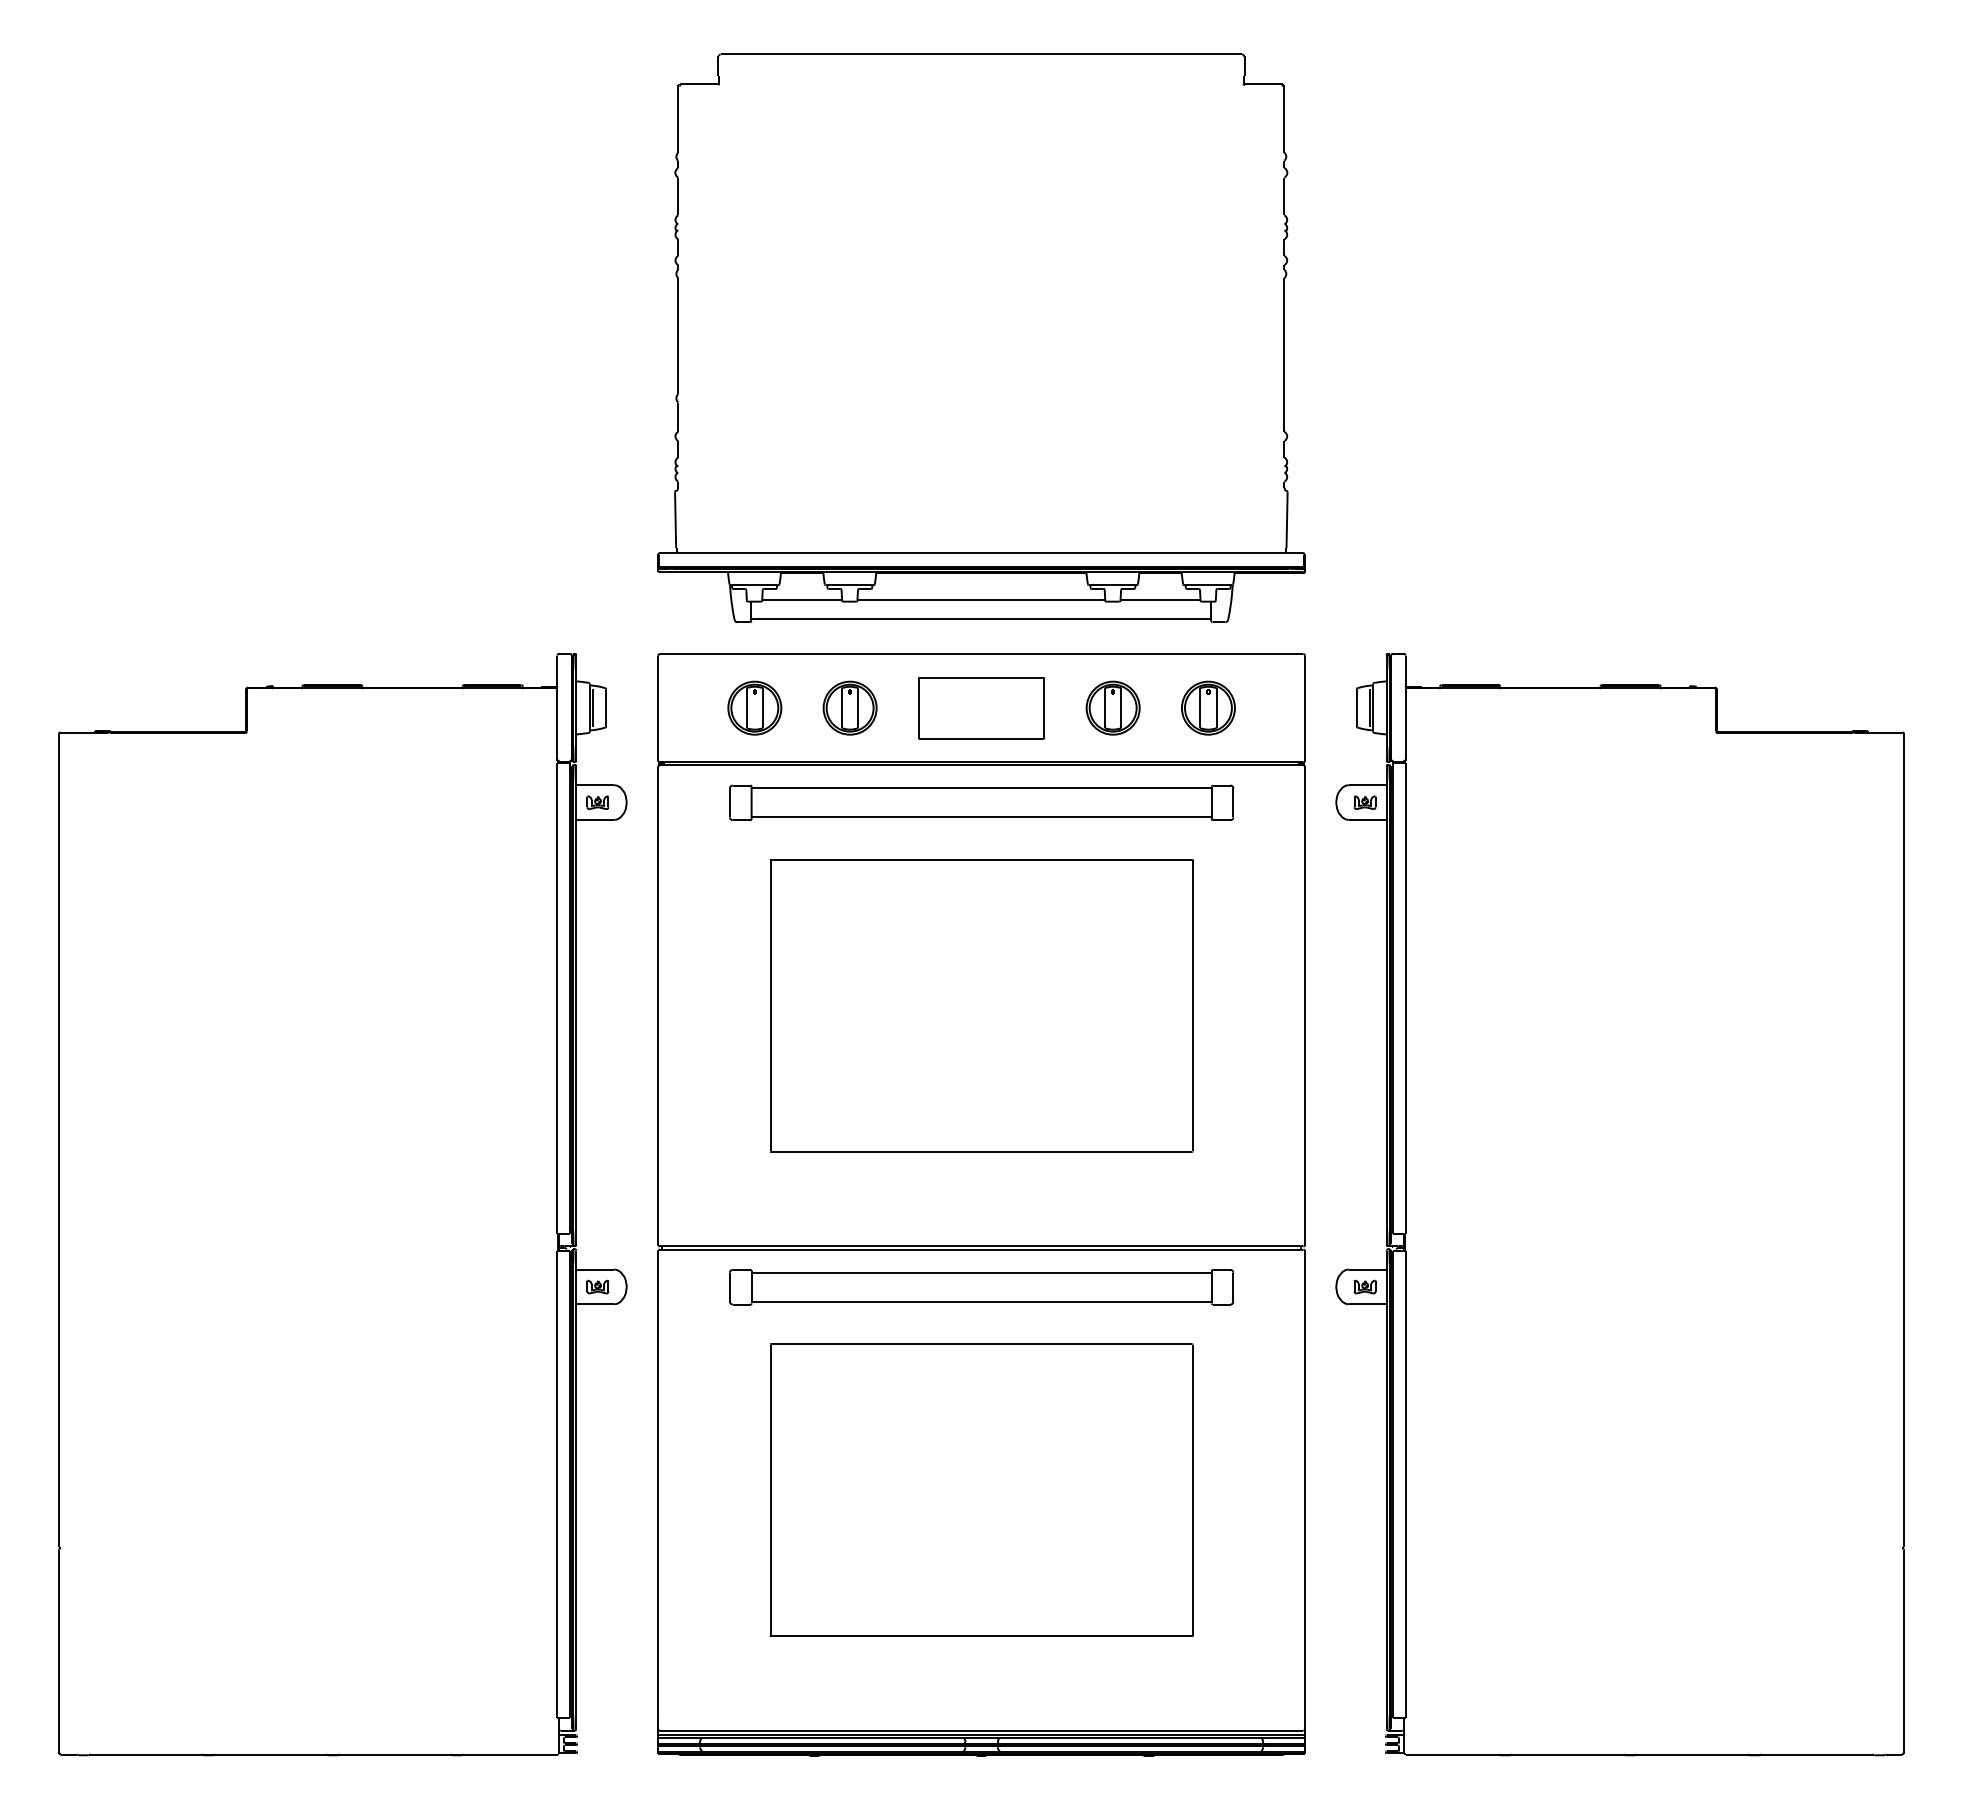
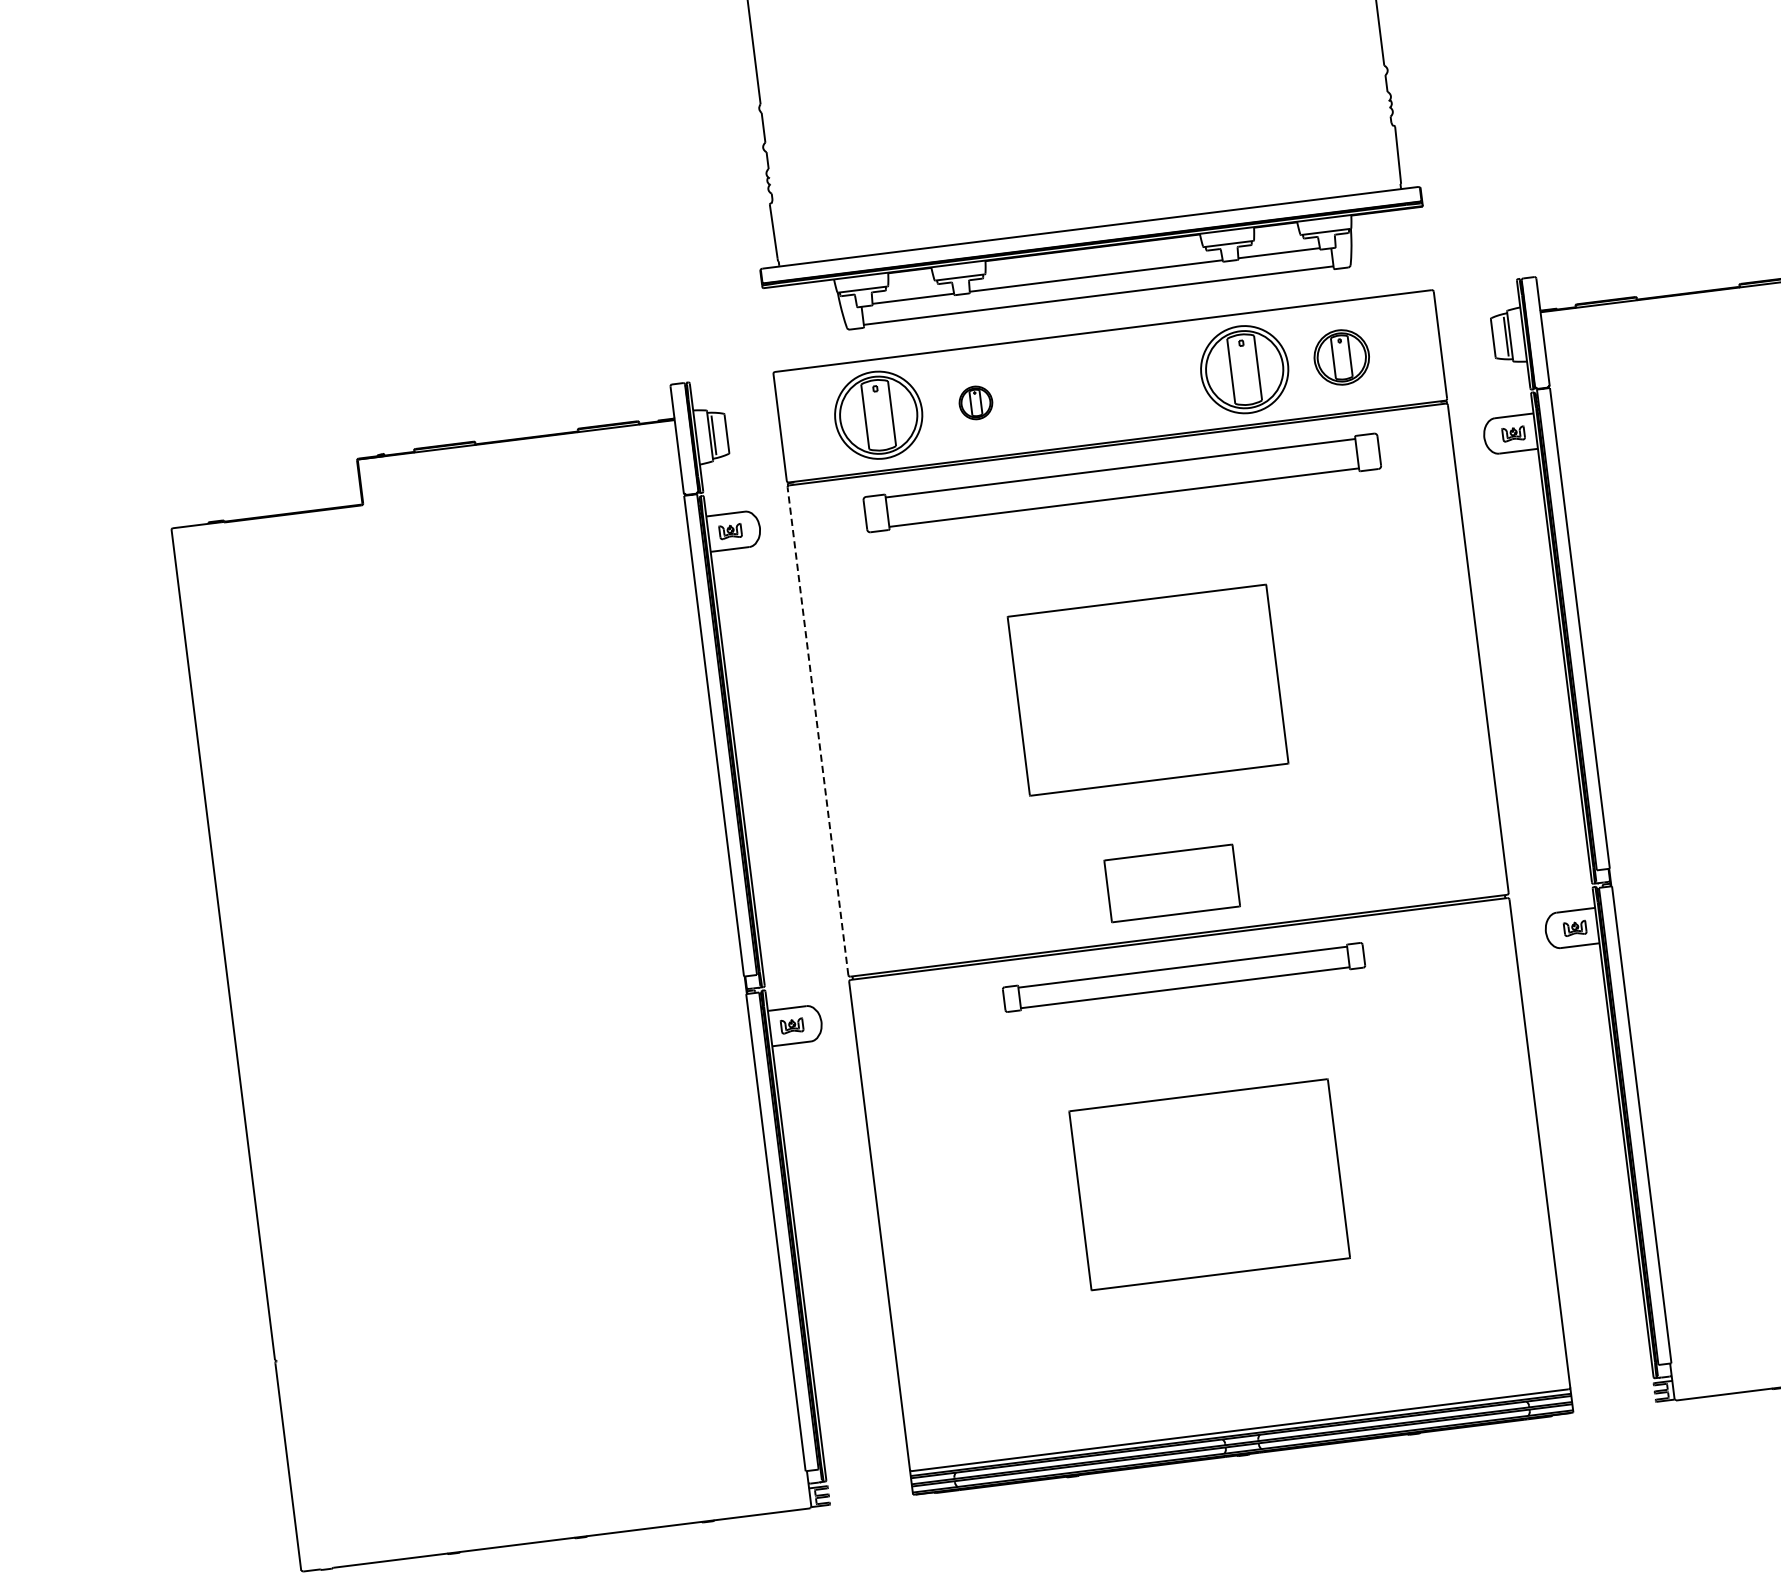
part: (754, 707) -> (878, 414), size x1.6
part: (849, 707) -> (975, 402), size x0.6
part: (1112, 707) -> (1243, 368), size x1.6
part: (981, 708) -> (1172, 883), moved
line: (658, 1005) -> (818, 730), solid -> dashed
part: (981, 1005) -> (1147, 689), size x0.6
part: (981, 1287) -> (1183, 977), size x0.7
part: (981, 1490) -> (1209, 1184), size x0.6

